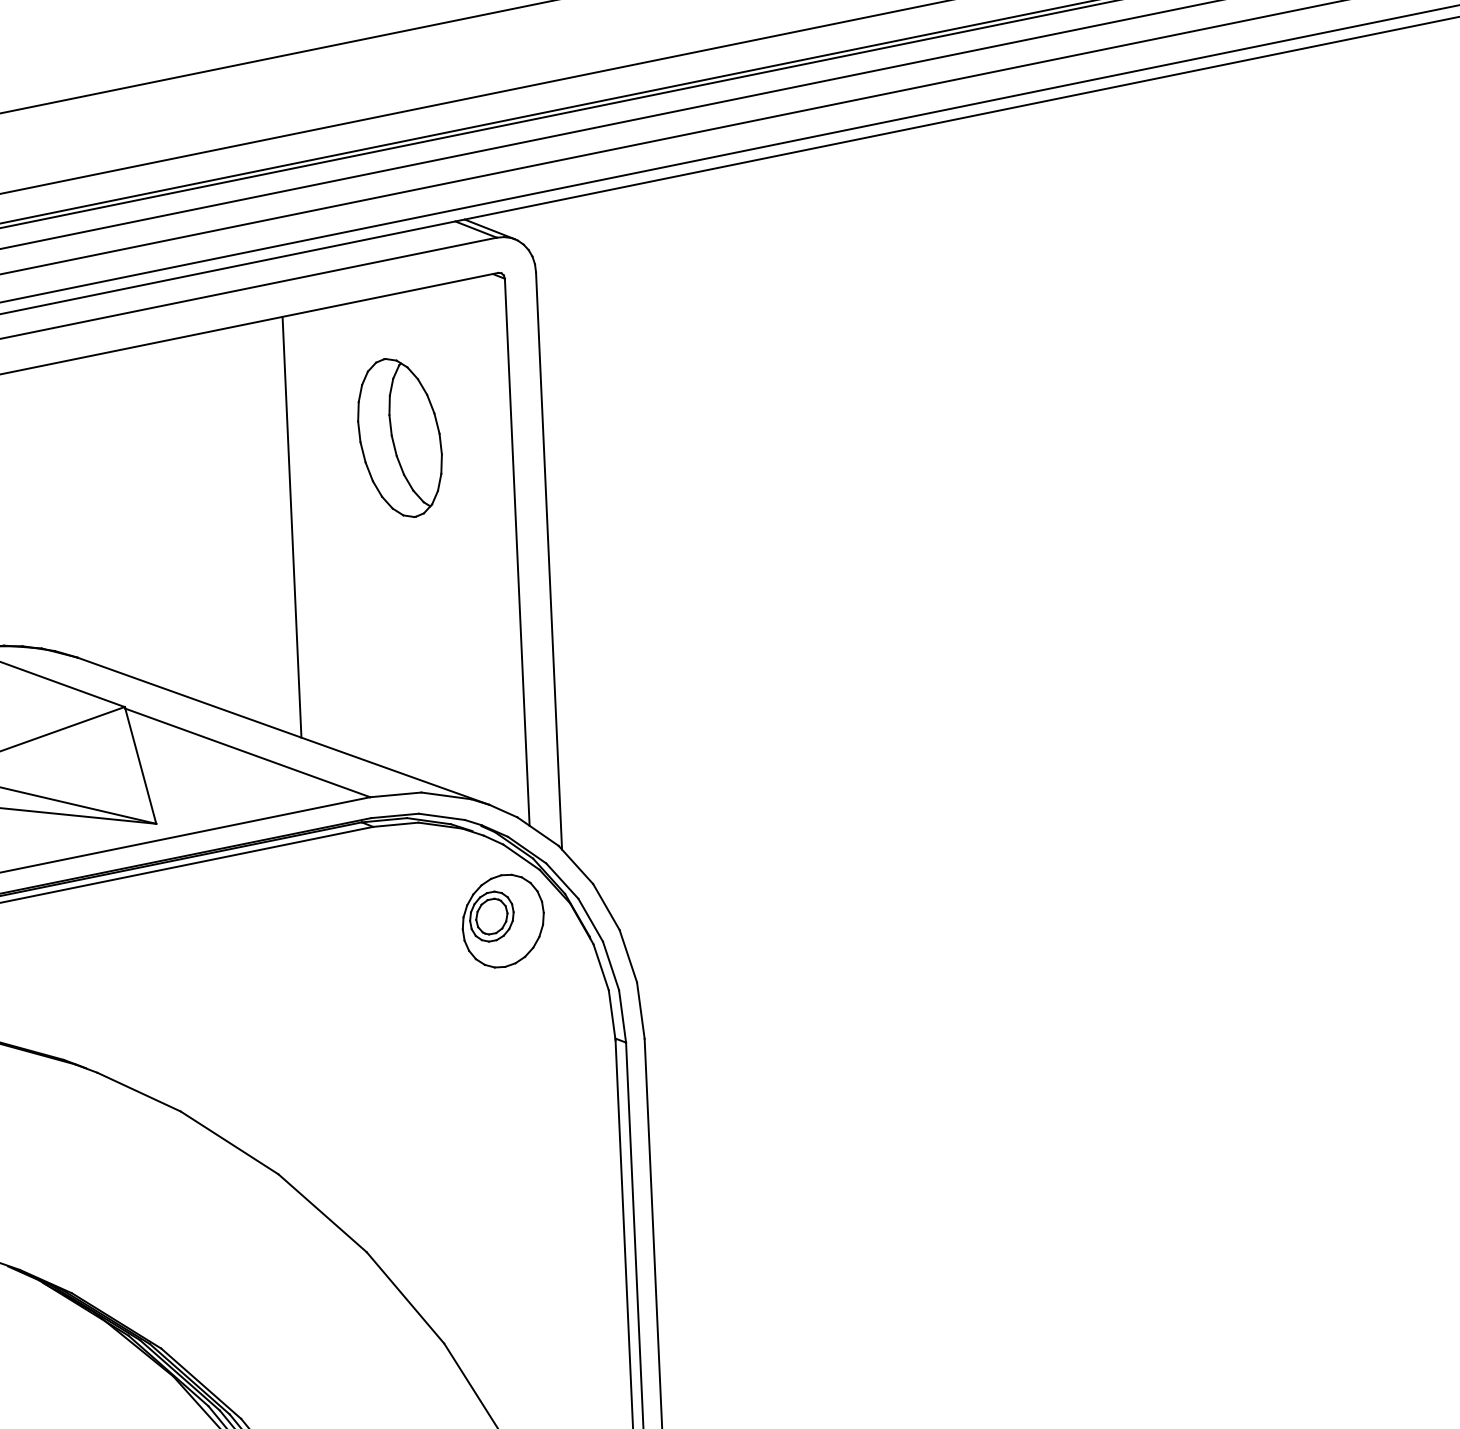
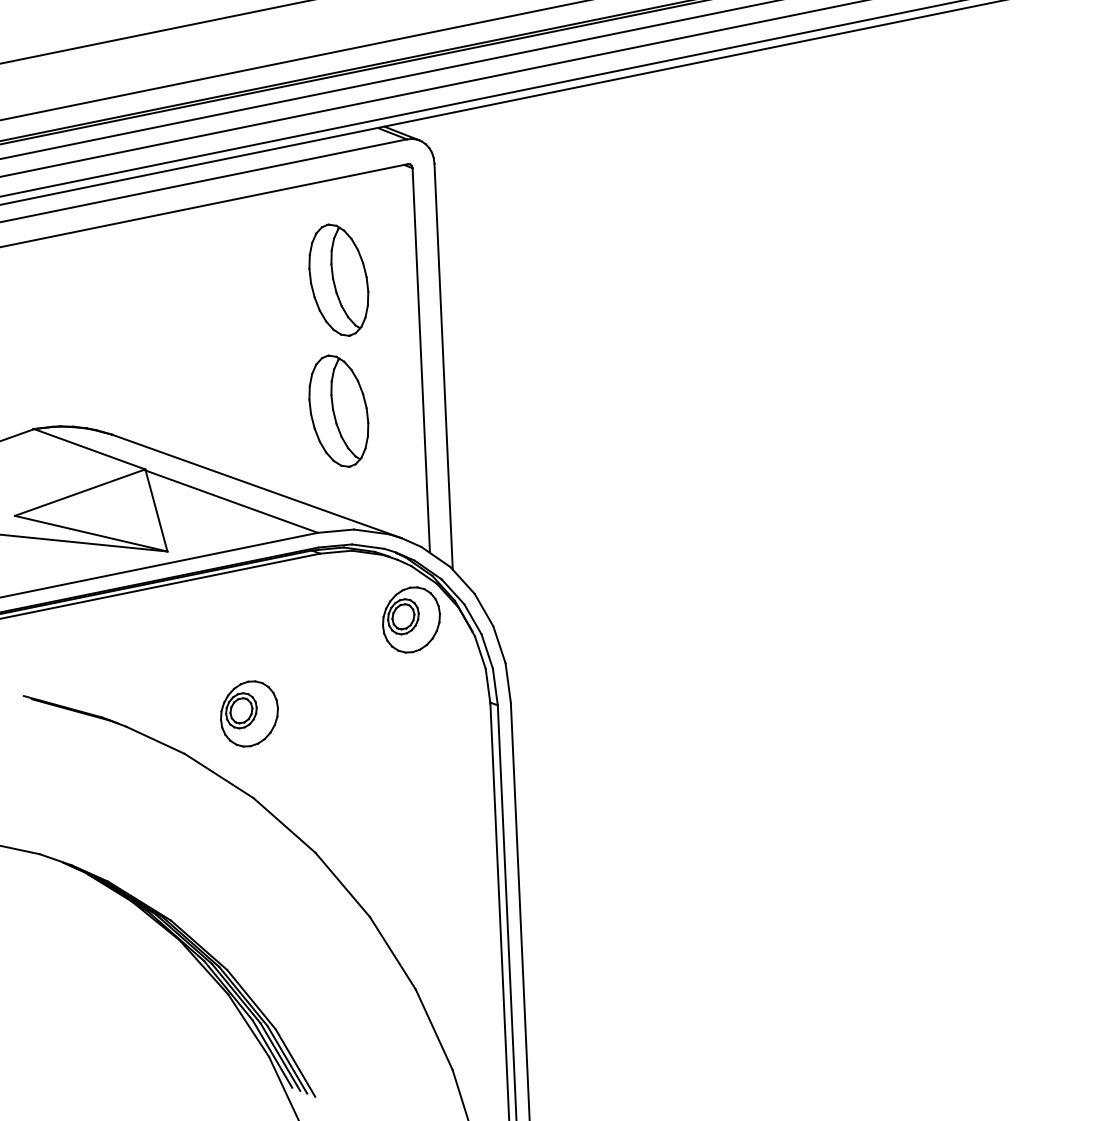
line: (291, 527) -> (262, 343), removed
part: (399, 623) -> (338, 410), added
part: (272, 1054) -> (249, 713), added

